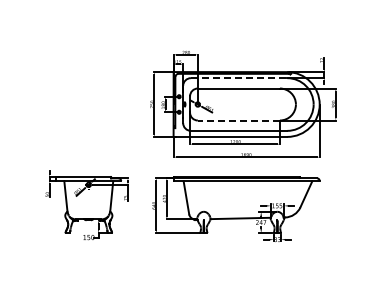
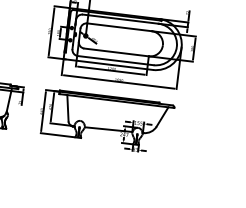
line: (239, 78) -> (121, 19), dashed -> solid
line: (238, 120) -> (116, 52), dashed -> solid

